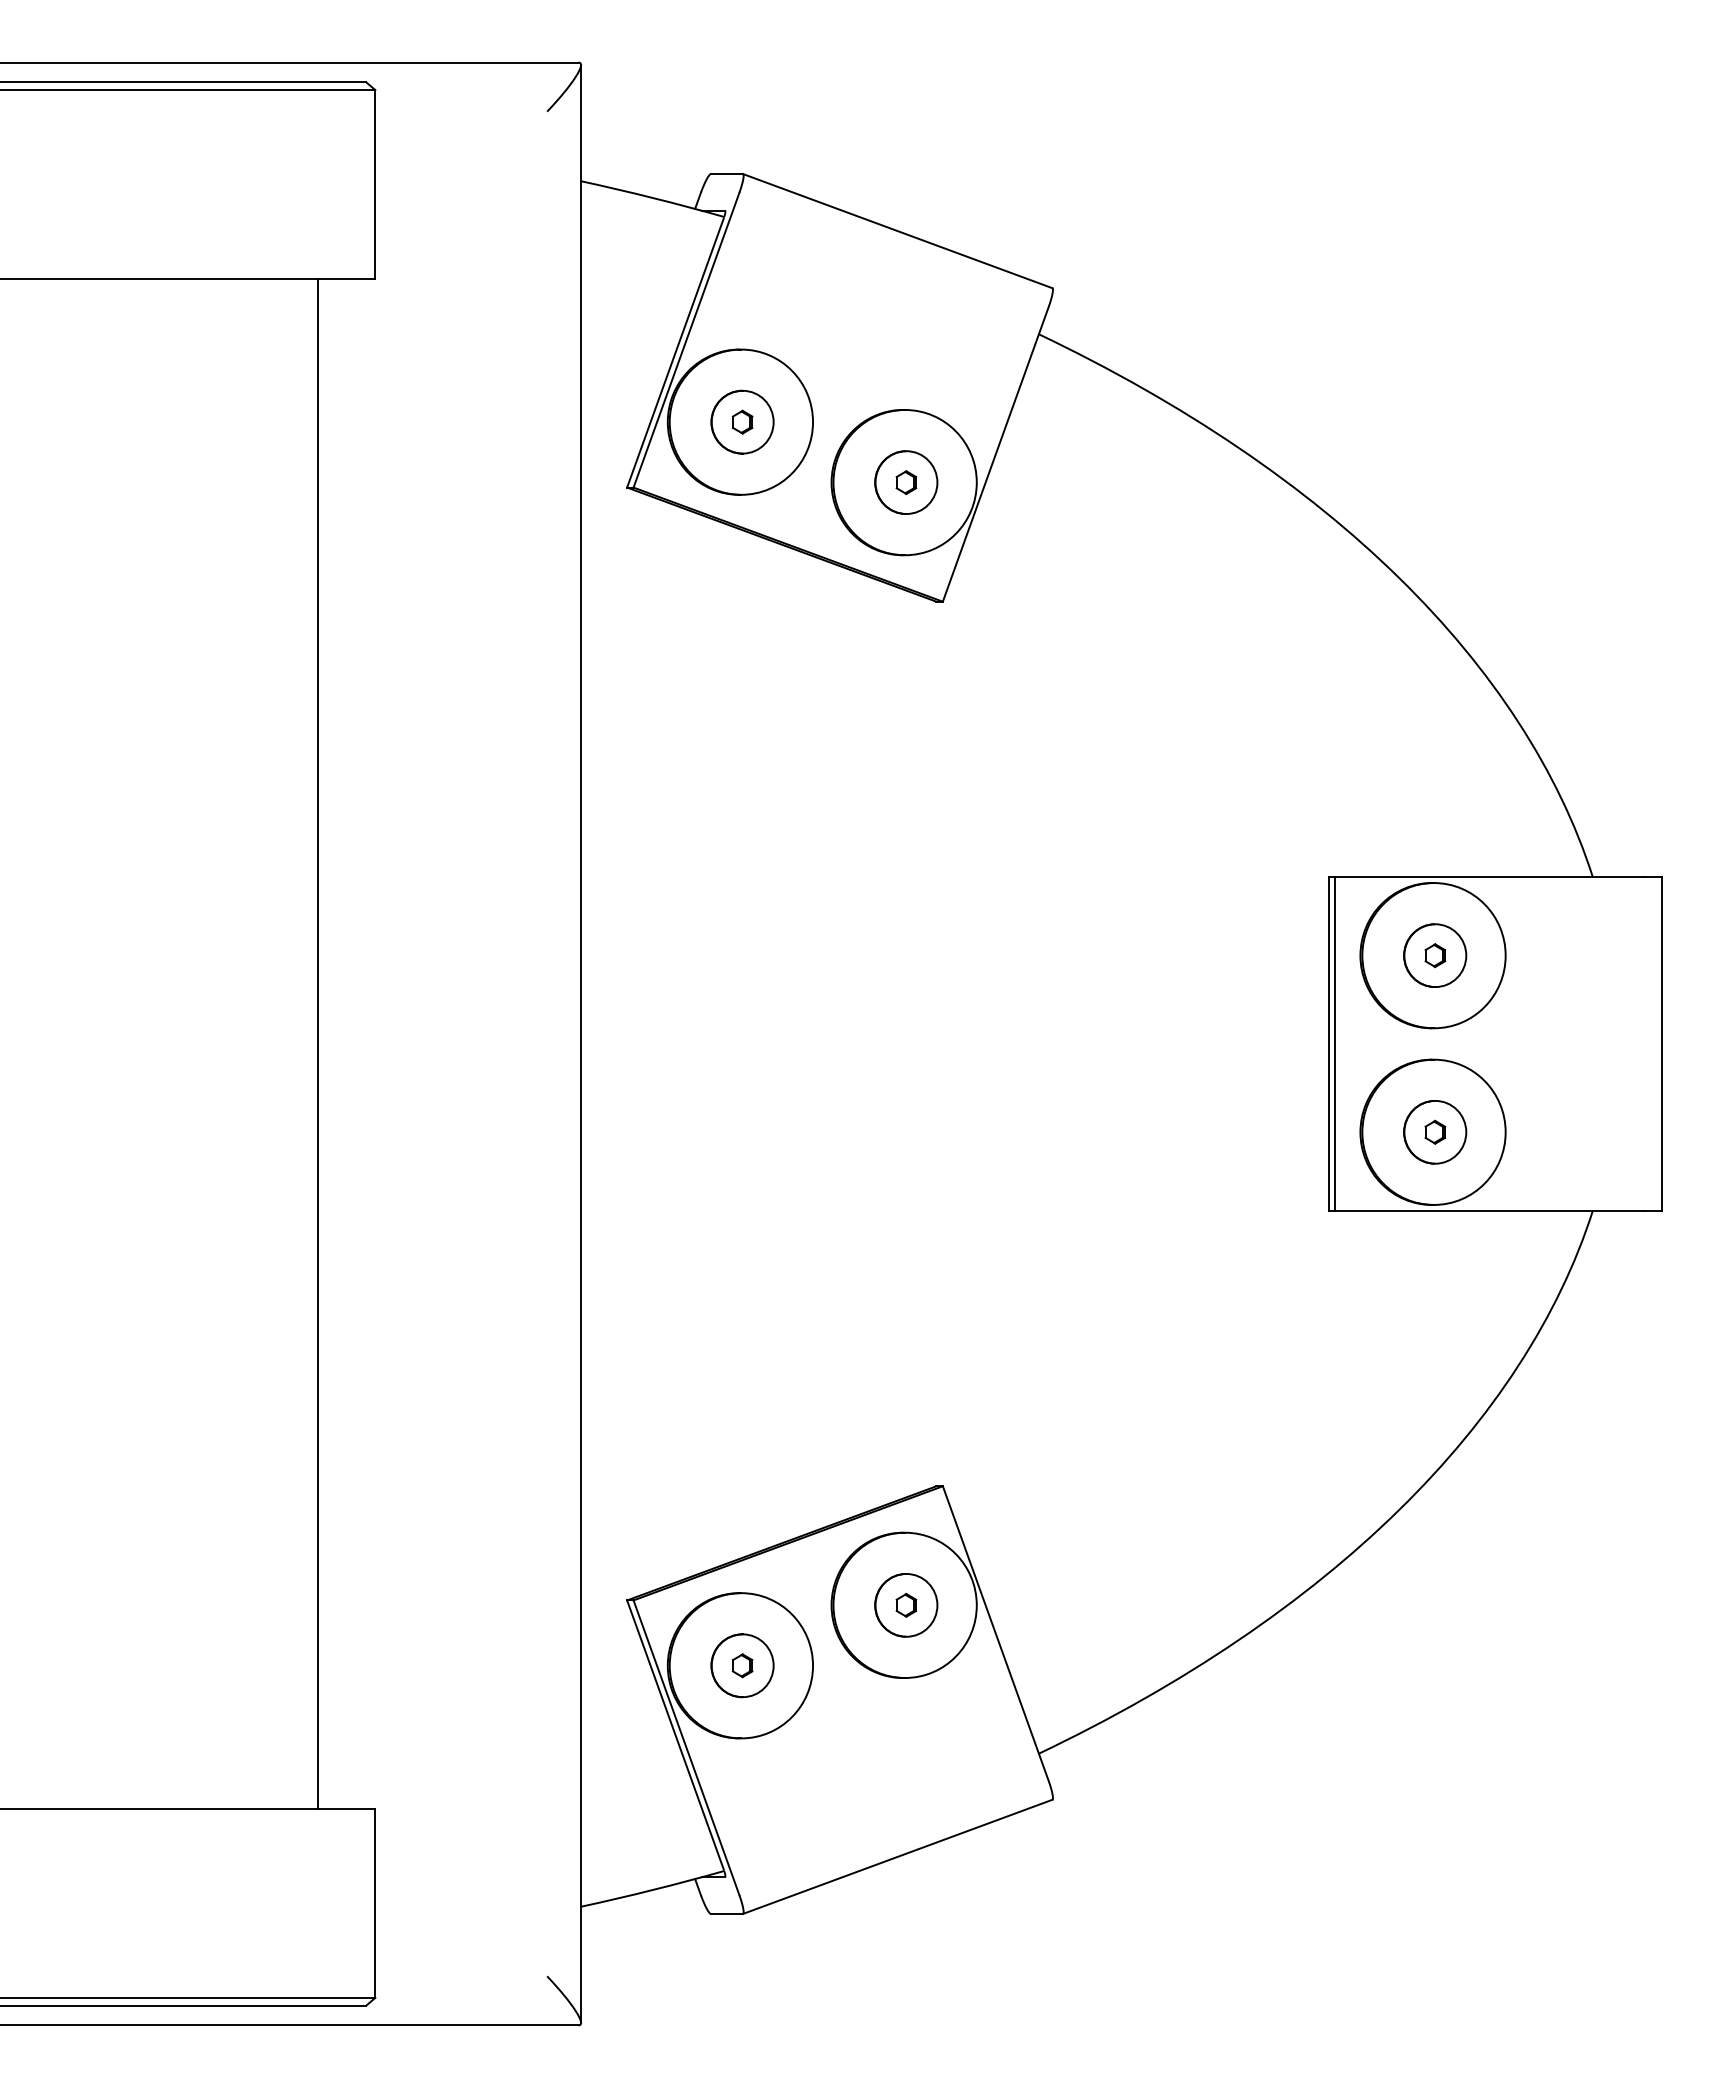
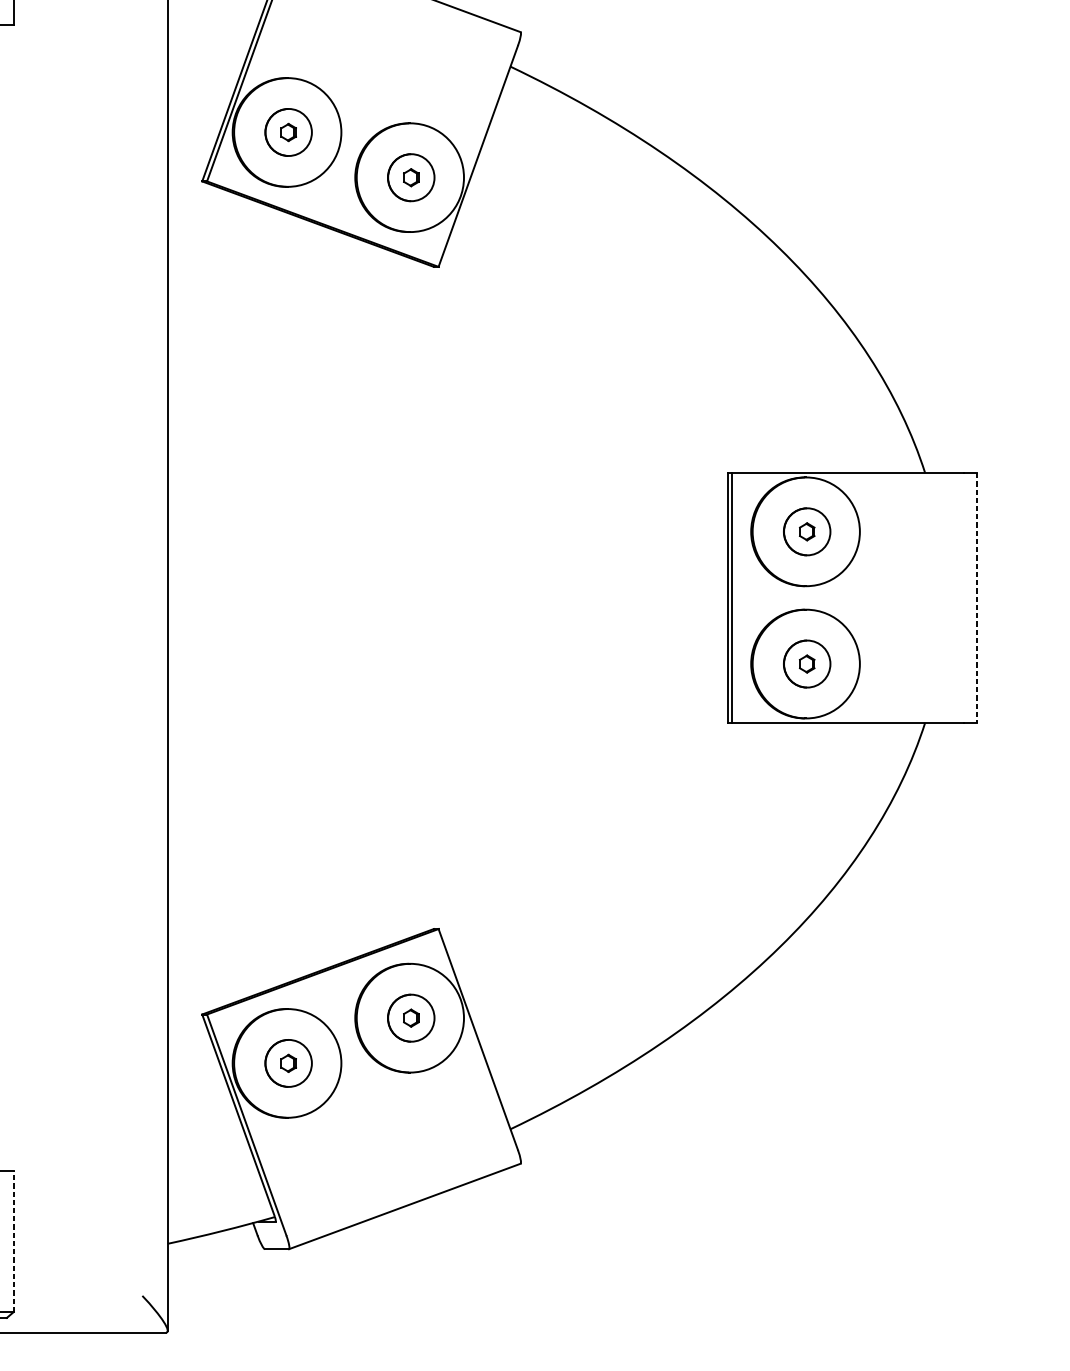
line: (1661, 1043) -> (976, 597), solid -> dashed
line: (375, 1903) -> (13, 1241), solid -> dashed

